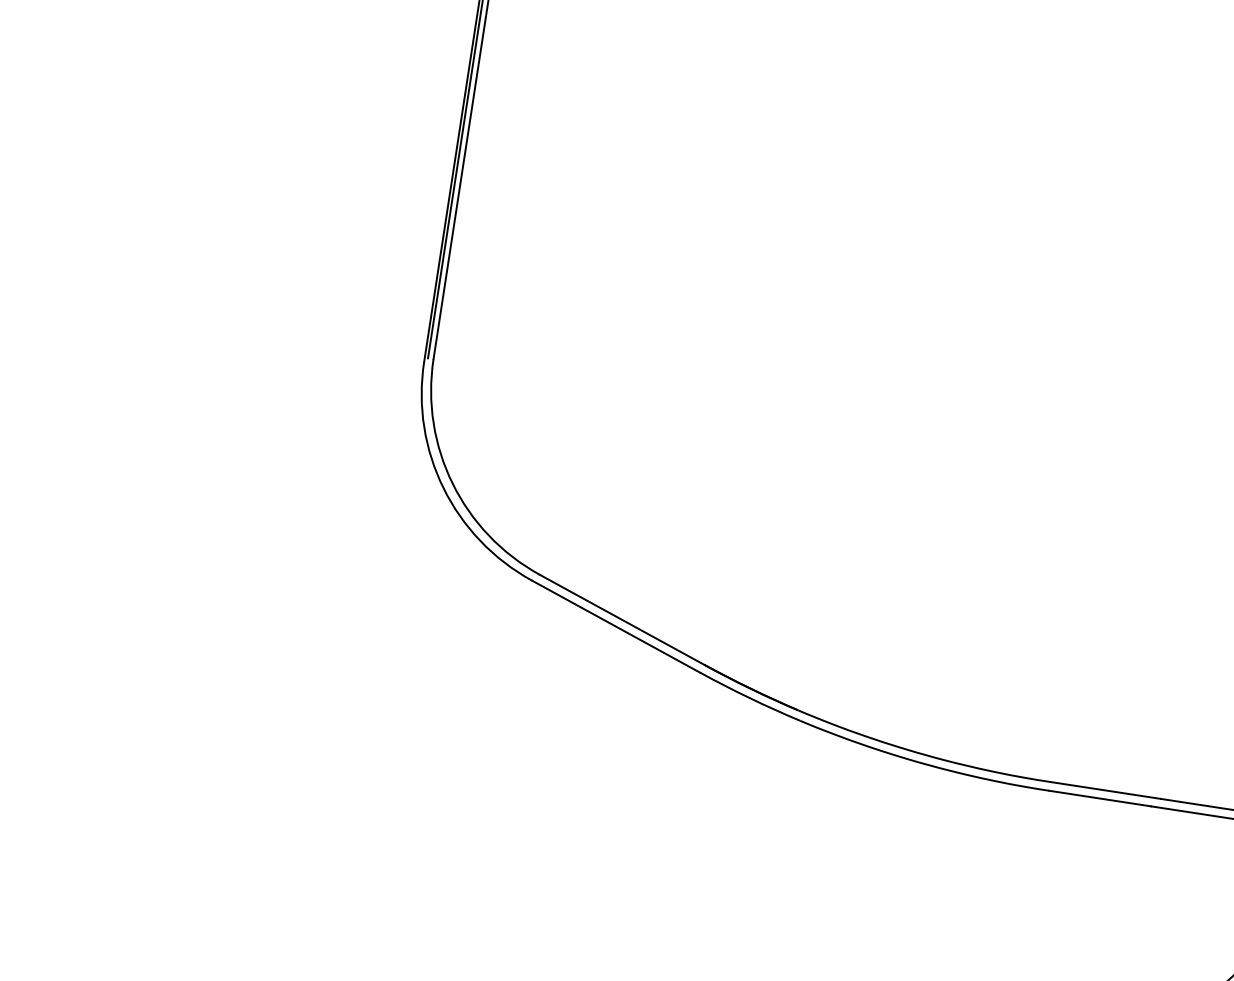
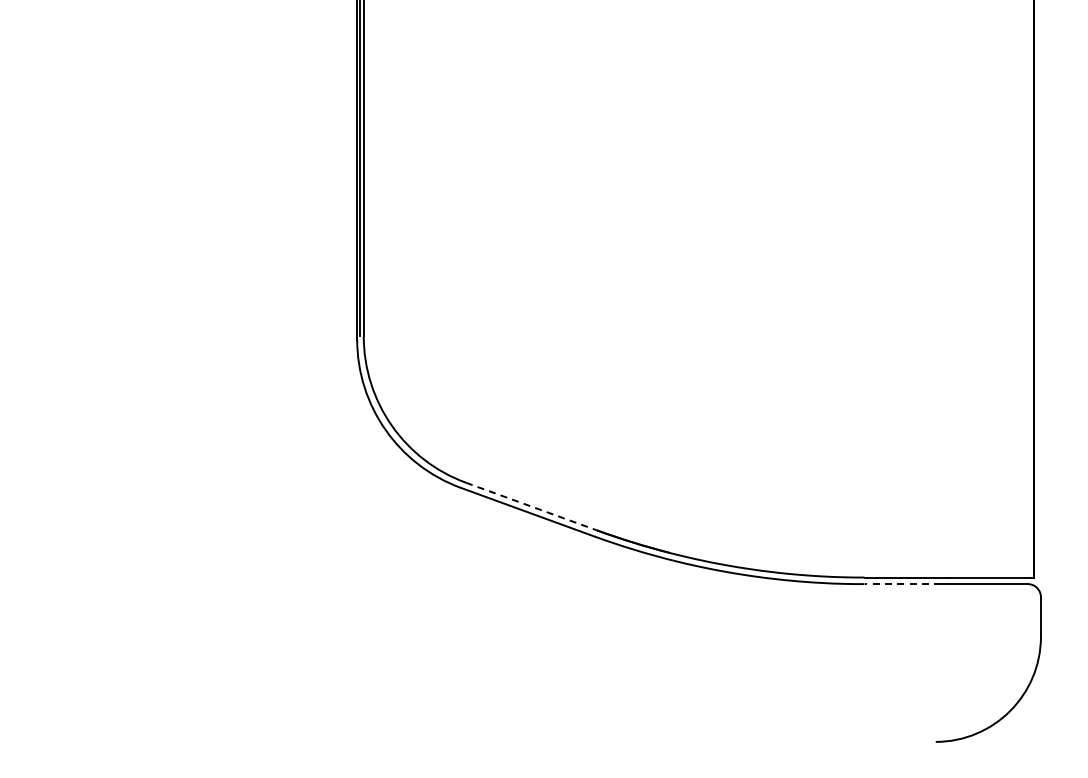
line: (622, 619) -> (531, 506), solid -> dashed
line: (1099, 799) -> (902, 584), solid -> dashed

